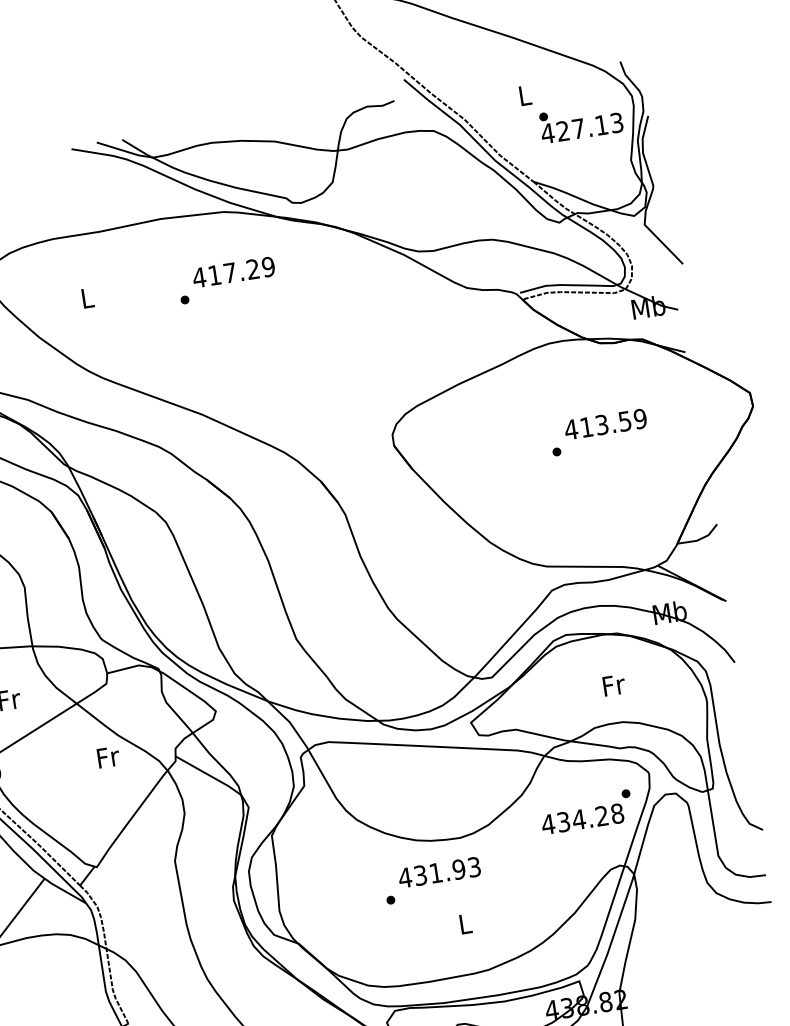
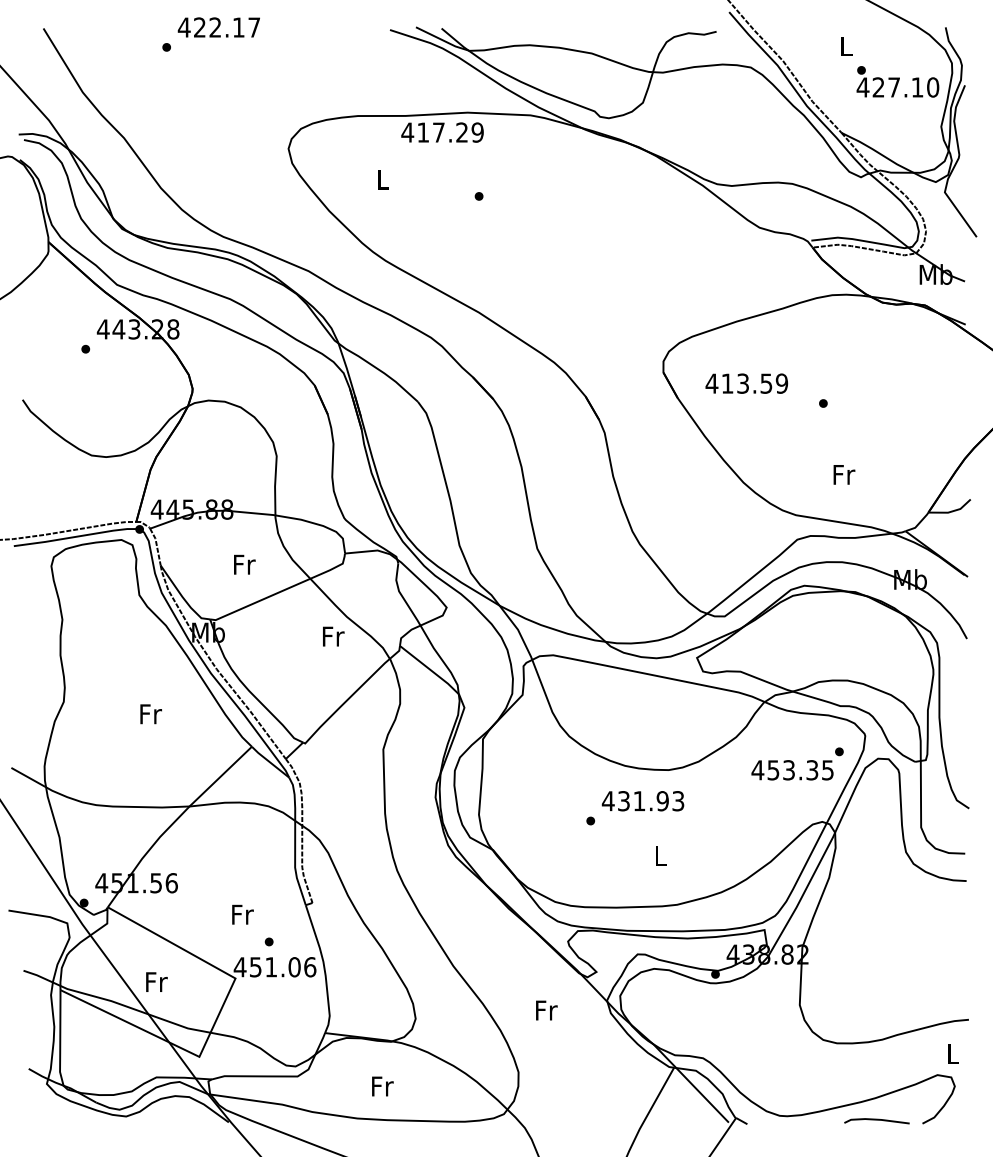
text: (617, 122) -> (933, 87), 427.13 -> 427.10
text: (233, 272) -> (442, 132), moved
text: (605, 424) -> (746, 383), moved
text: (614, 684) -> (844, 474), moved
text: (590, 818) -> (800, 770), 434.28 -> 453.35

